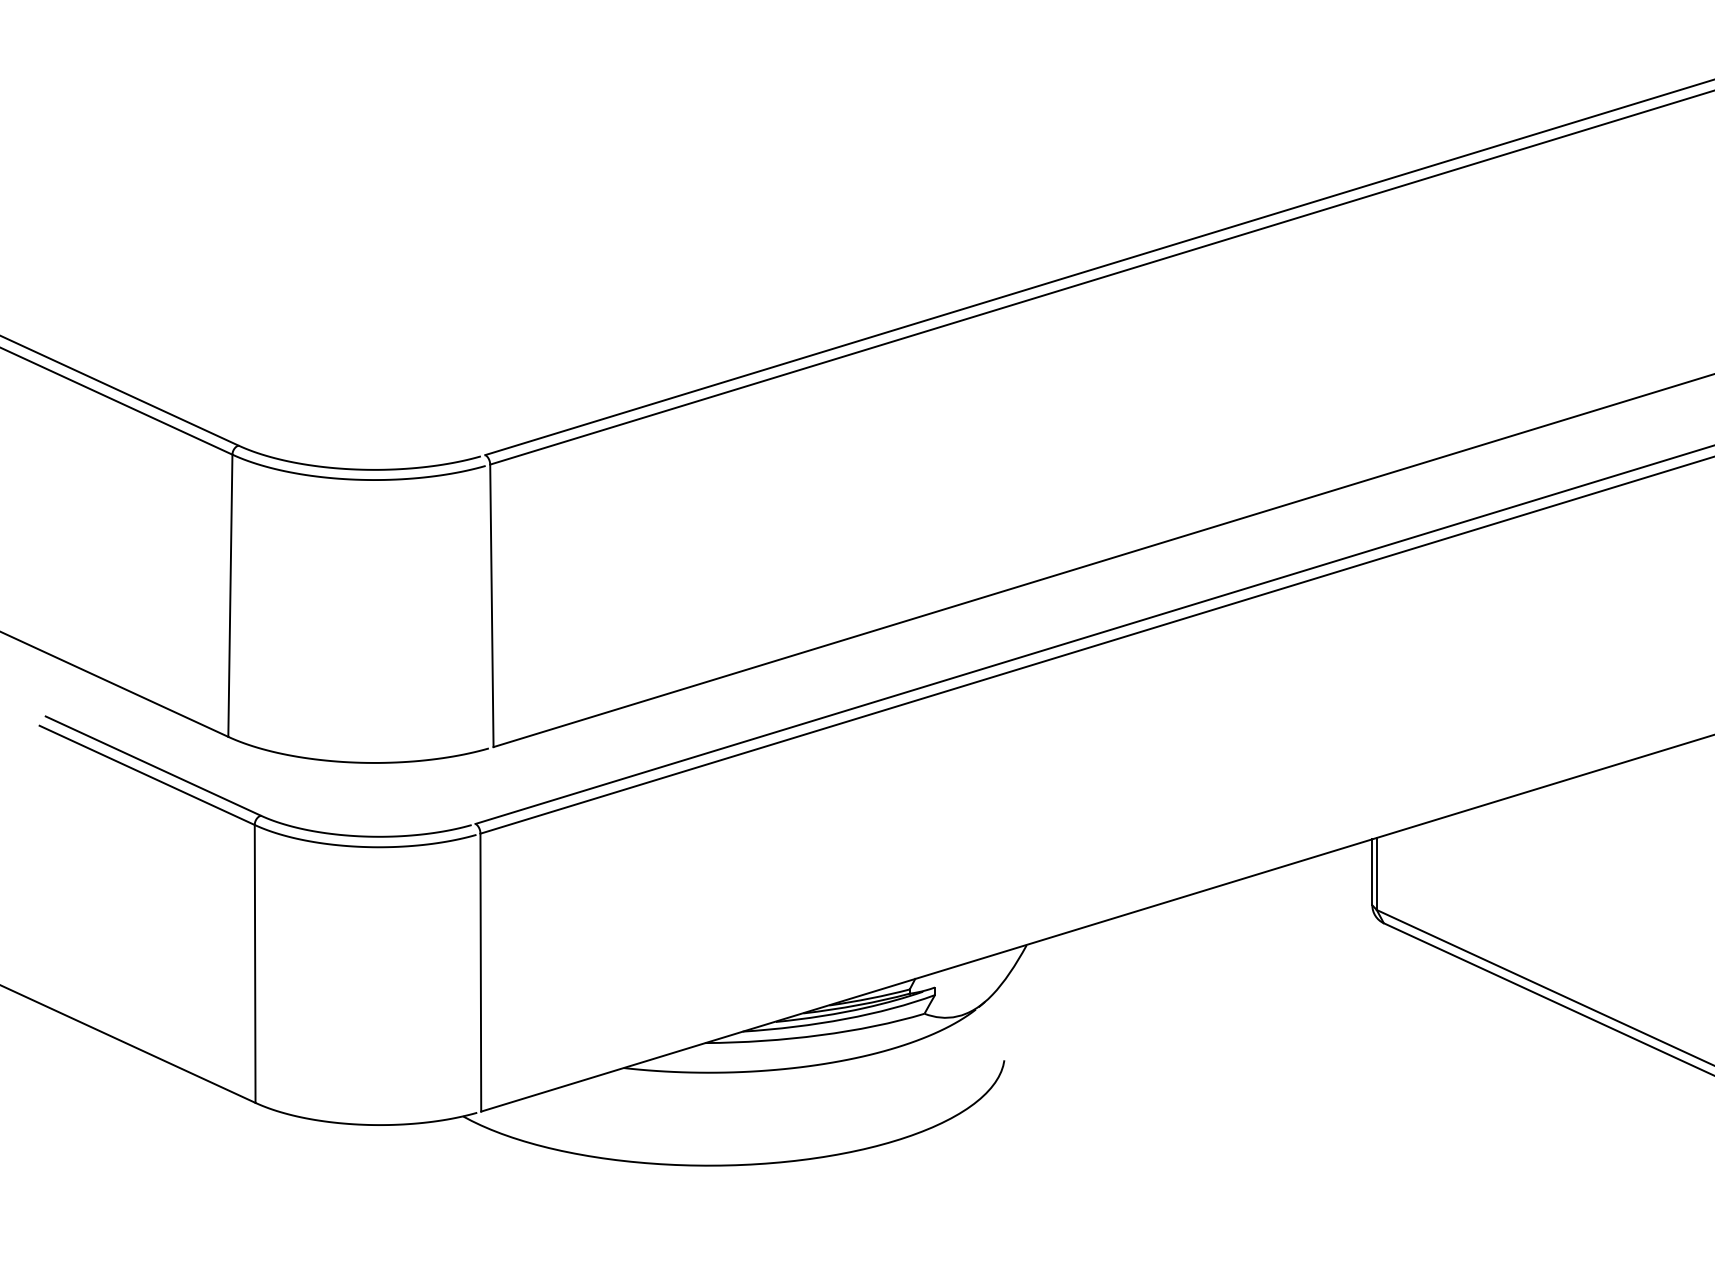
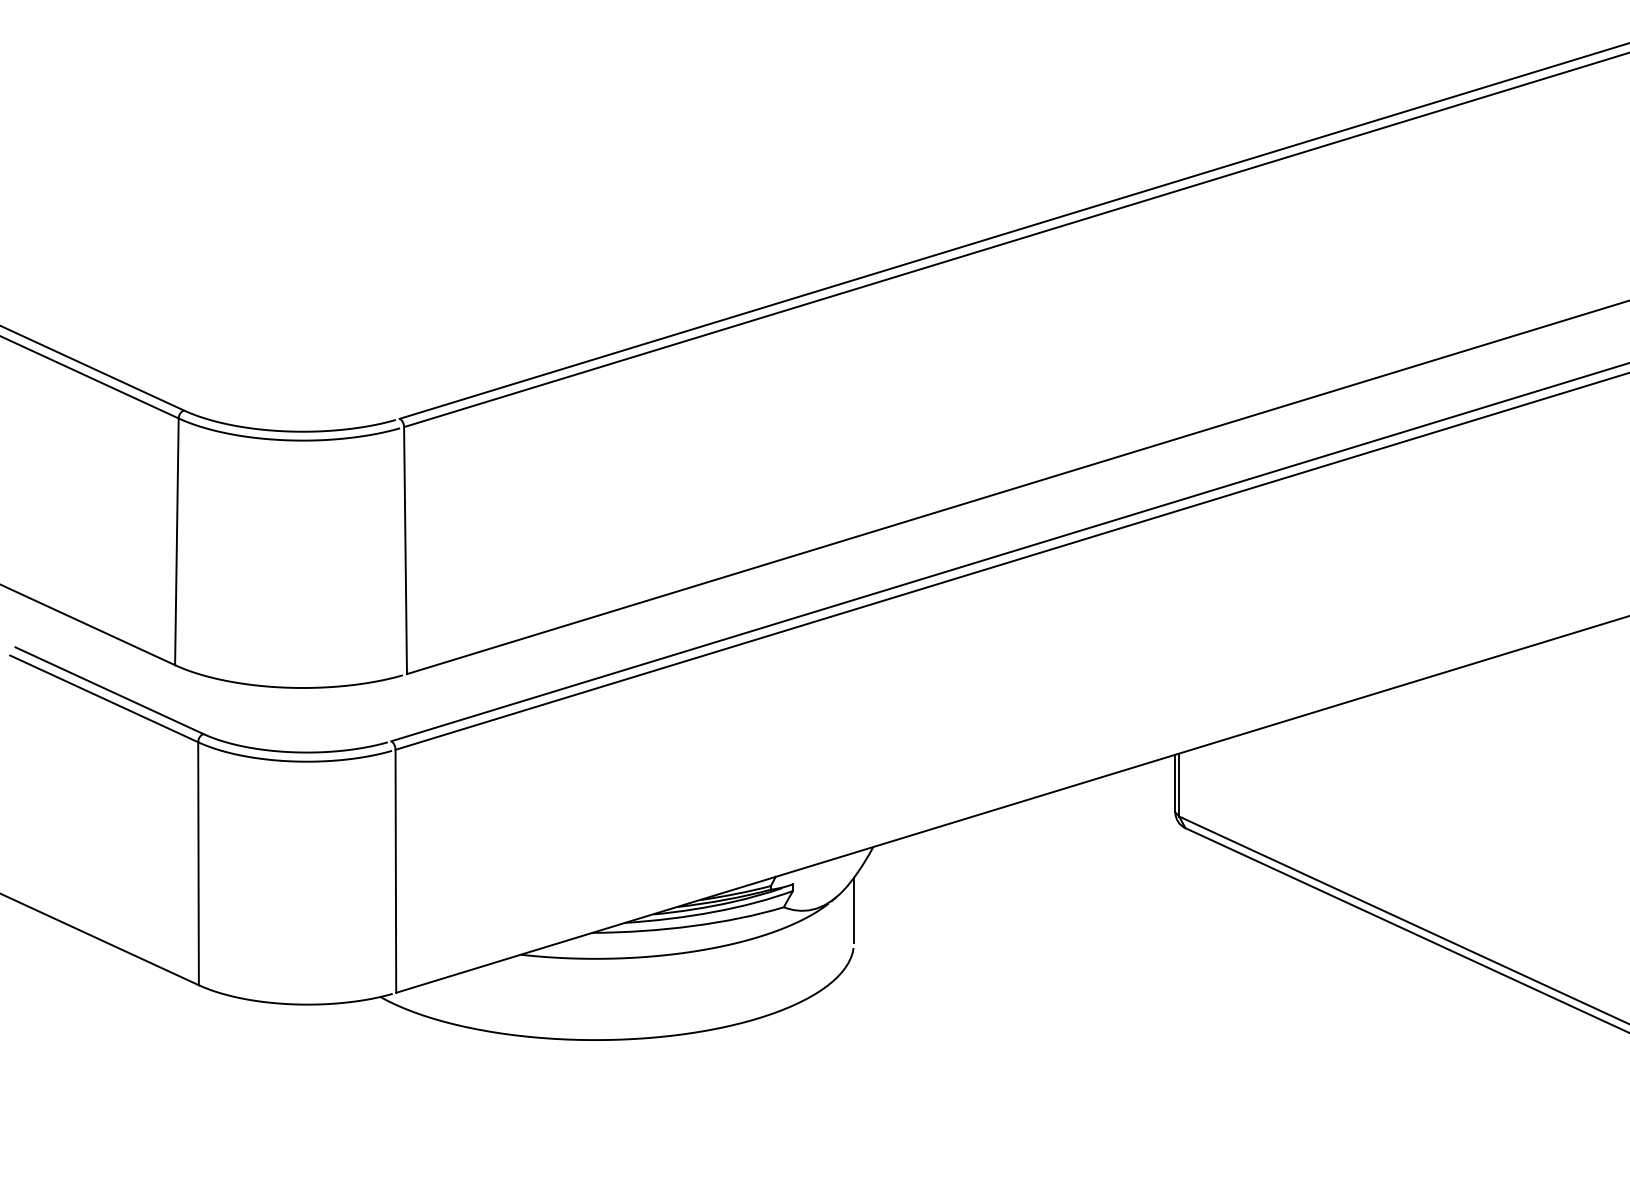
line: (1005, 1017) -> (854, 910), added

